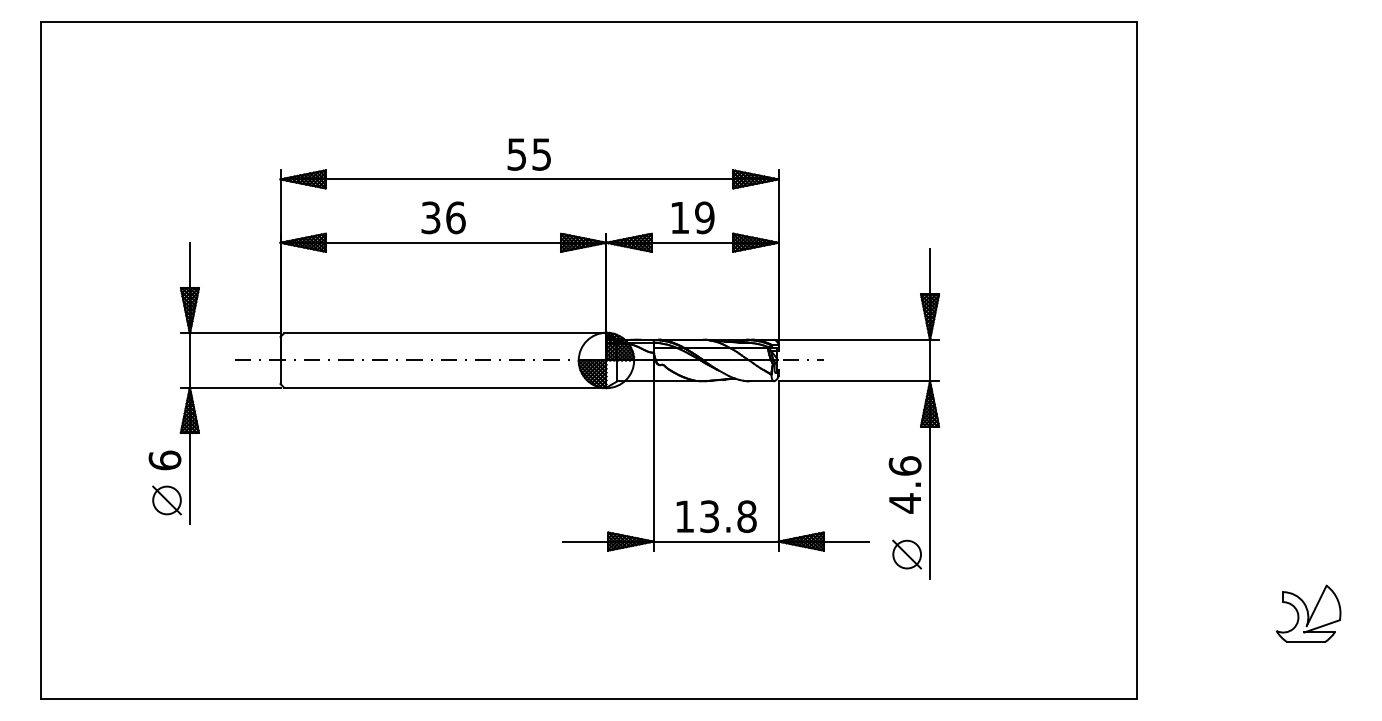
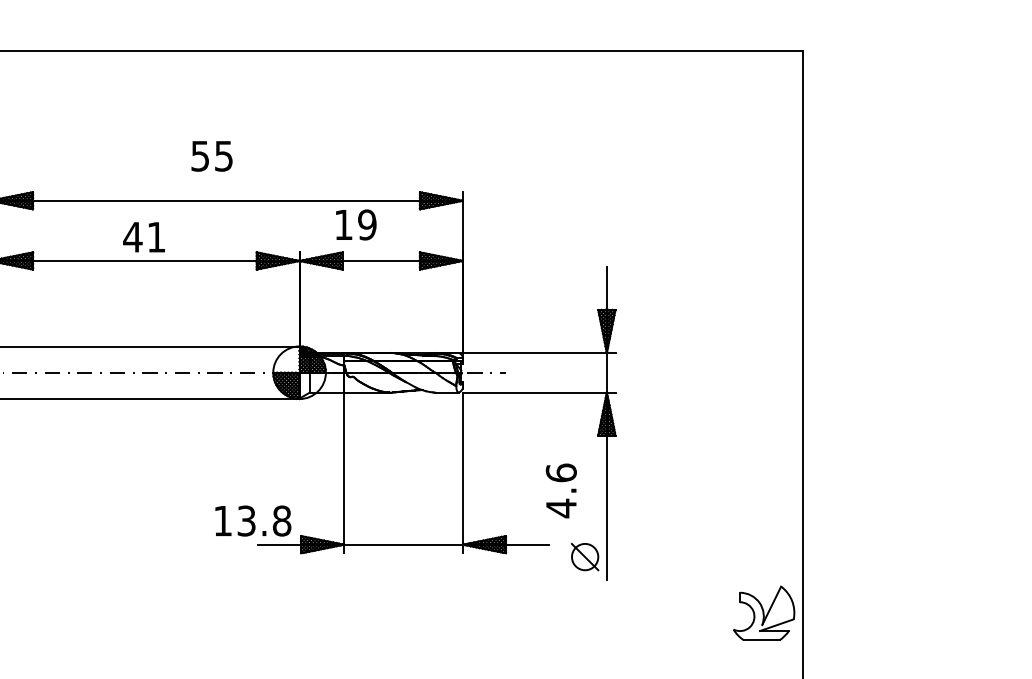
text: (528, 154) -> (211, 156), moved
text: (442, 217) -> (143, 236), 36 -> 41
text: (693, 217) -> (356, 224), moved
text: (904, 484) -> (560, 490), moved
text: (716, 516) -> (253, 520), moved
part: (1308, 613) -> (763, 612), moved

